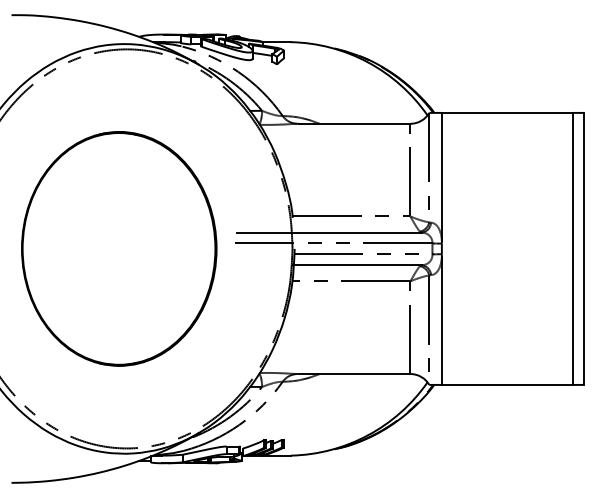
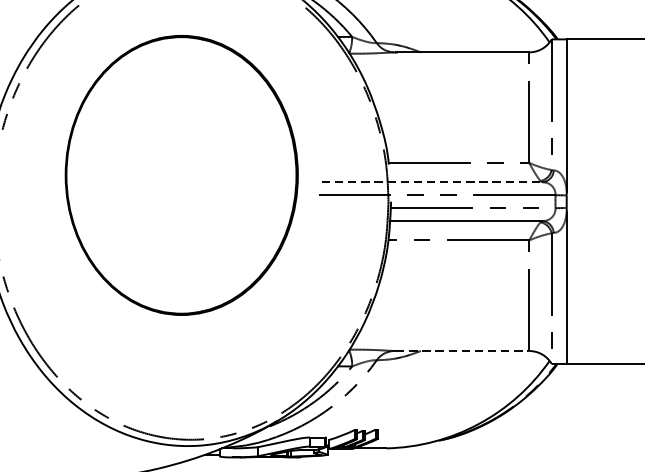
line: (329, 232) -> (432, 182), solid -> dashed
part: (119, 248) -> (182, 174), moved
line: (354, 374) -> (462, 351), solid -> dashed

